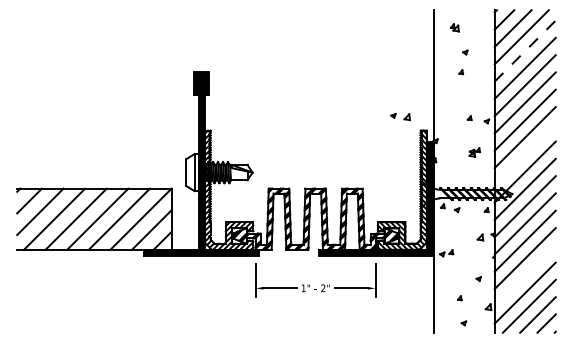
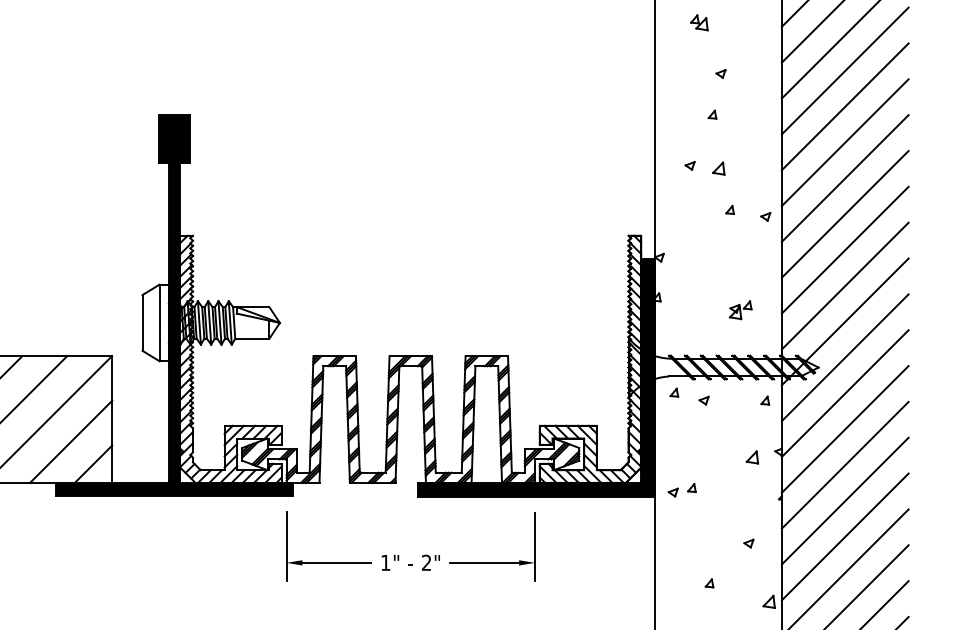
line: (525, 50) -> (845, 69), dashed -> solid
part: (400, 117) -> (704, 169), moved
part: (474, 152) -> (740, 310), moved
line: (524, 154) -> (843, 285), added
line: (524, 275) -> (843, 536), added

